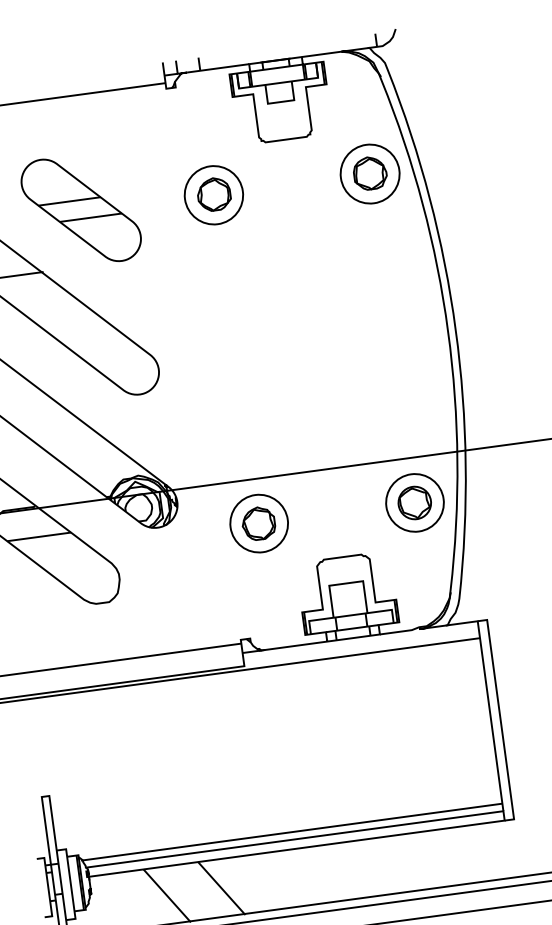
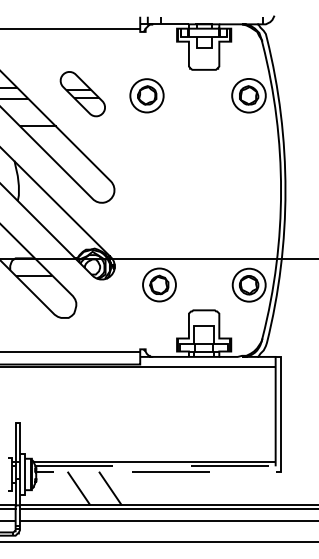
part: (212, 194) -> (146, 95), moved
part: (80, 209) -> (82, 93), size x0.7
line: (503, 816) -> (275, 469), solid -> dashed

